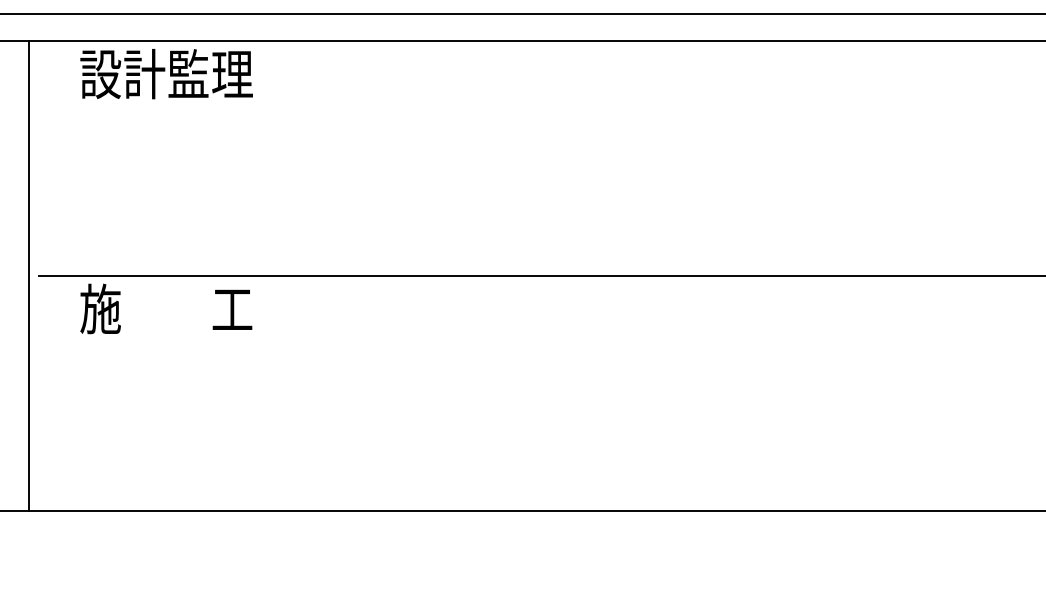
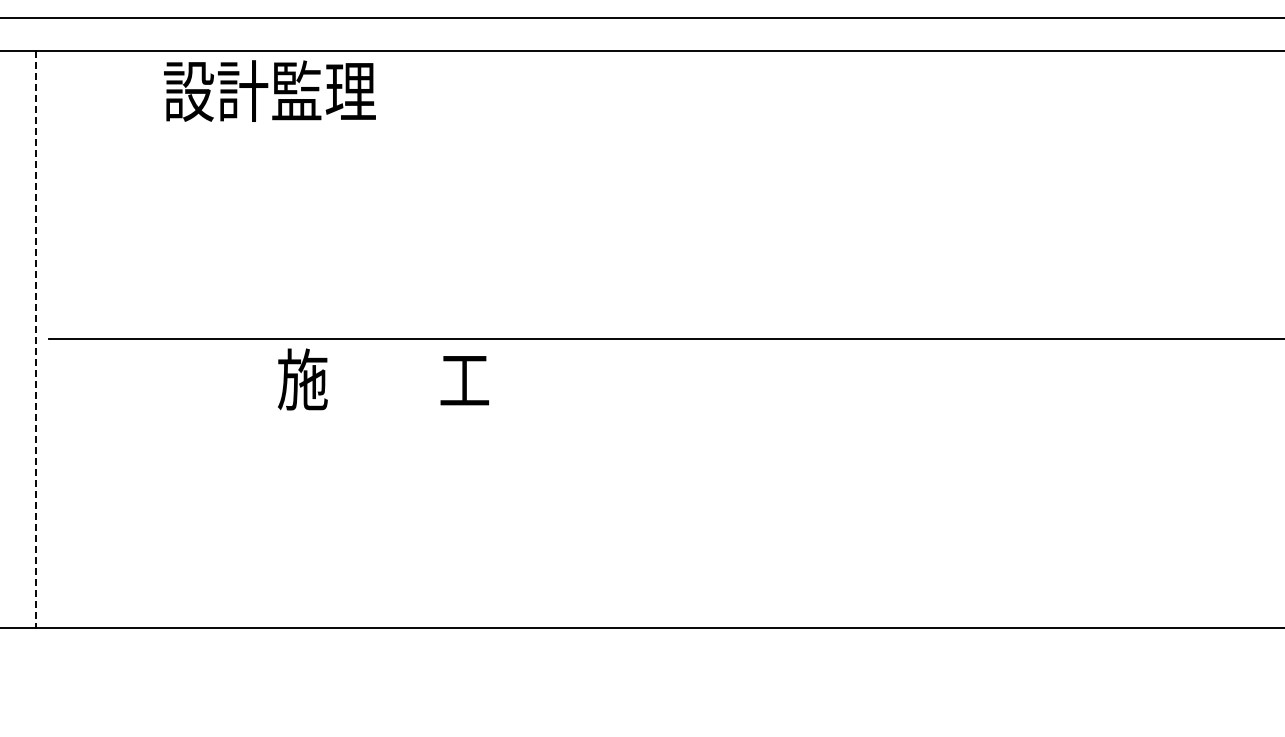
text: (166, 73) -> (269, 90), moved
line: (29, 276) -> (36, 339), solid -> dashed
text: (166, 308) -> (383, 379), moved

